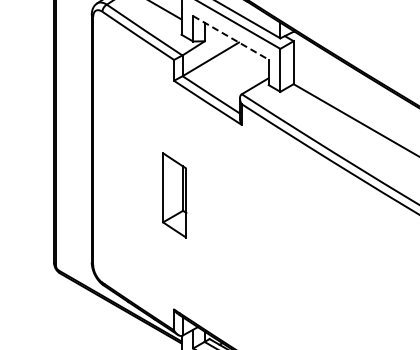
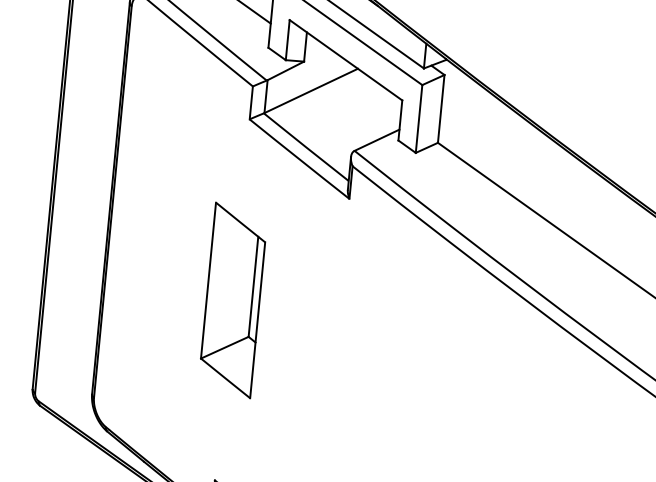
line: (230, 37) -> (345, 59), dashed -> solid
part: (174, 195) -> (232, 300), size x1.43

